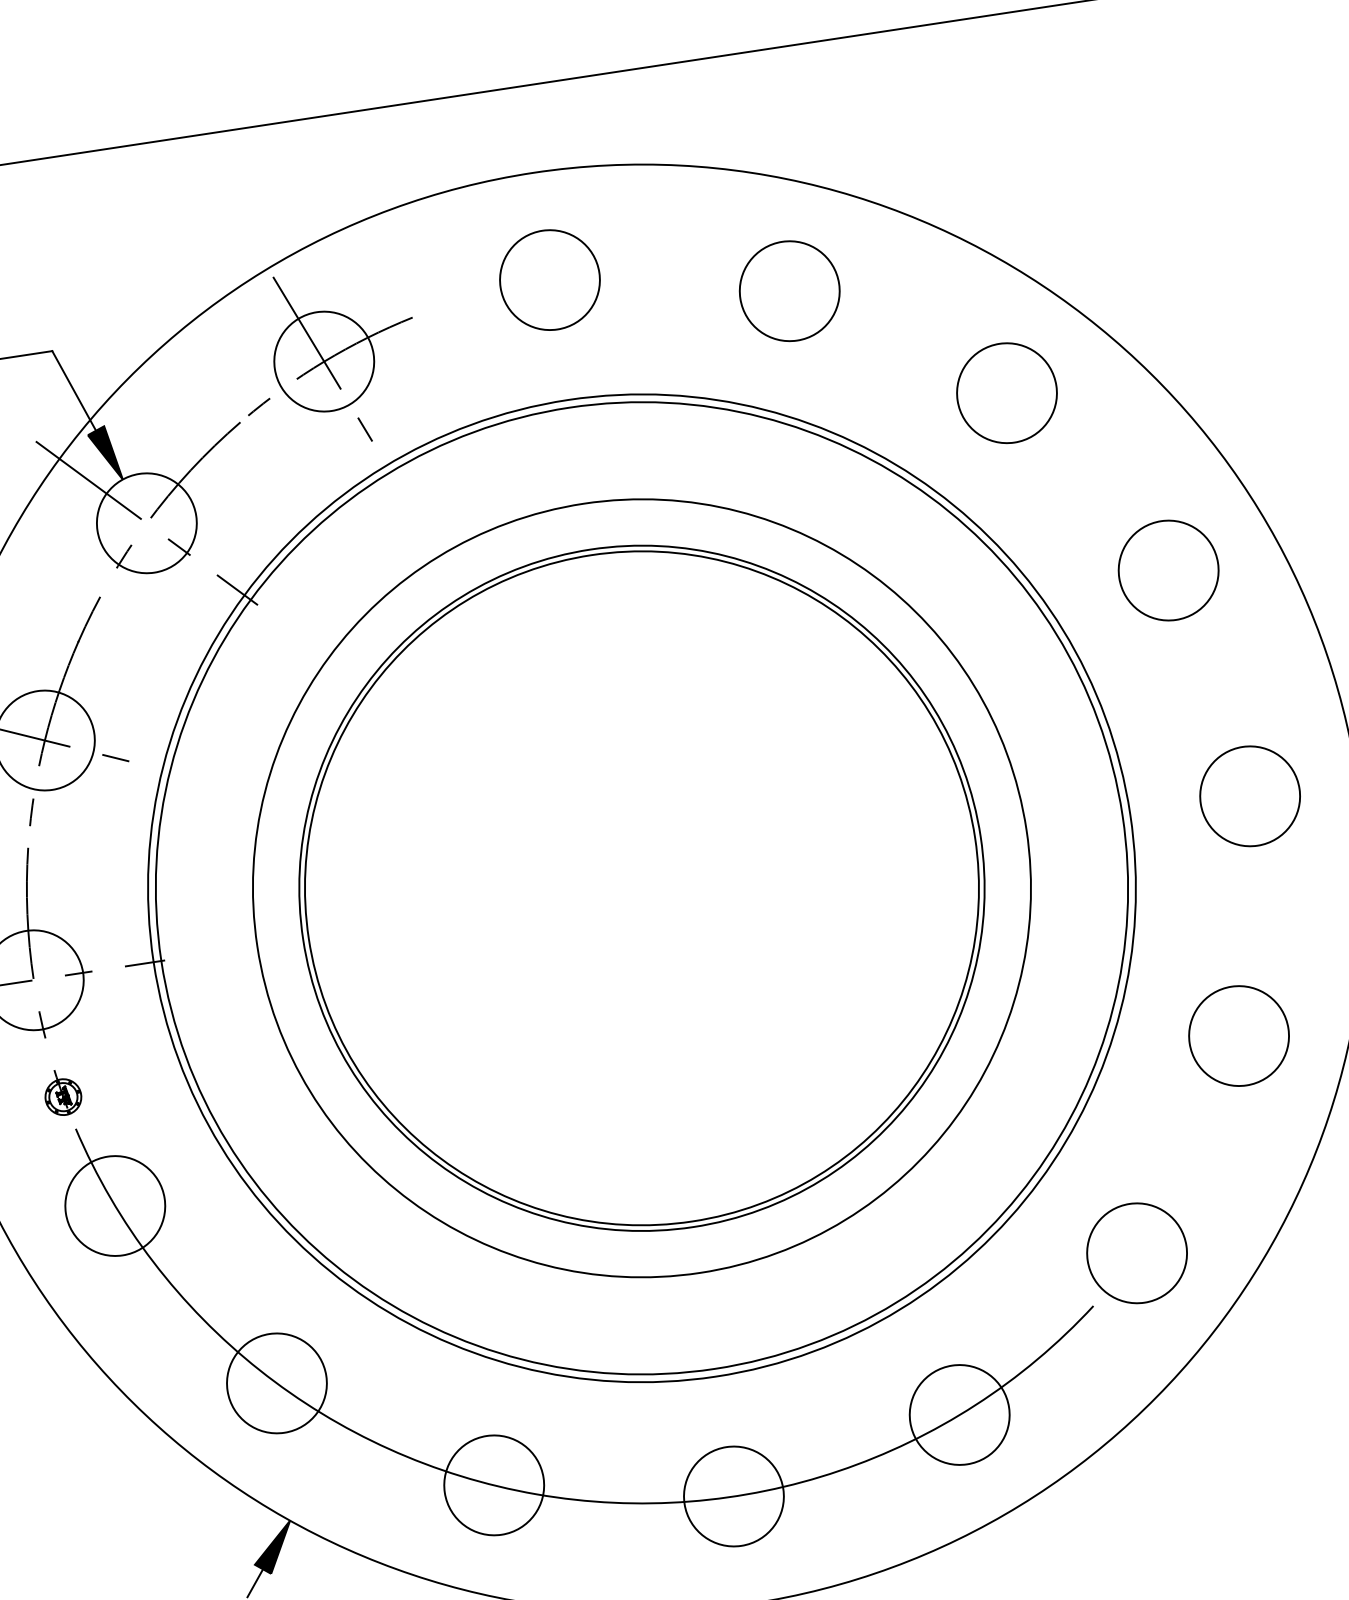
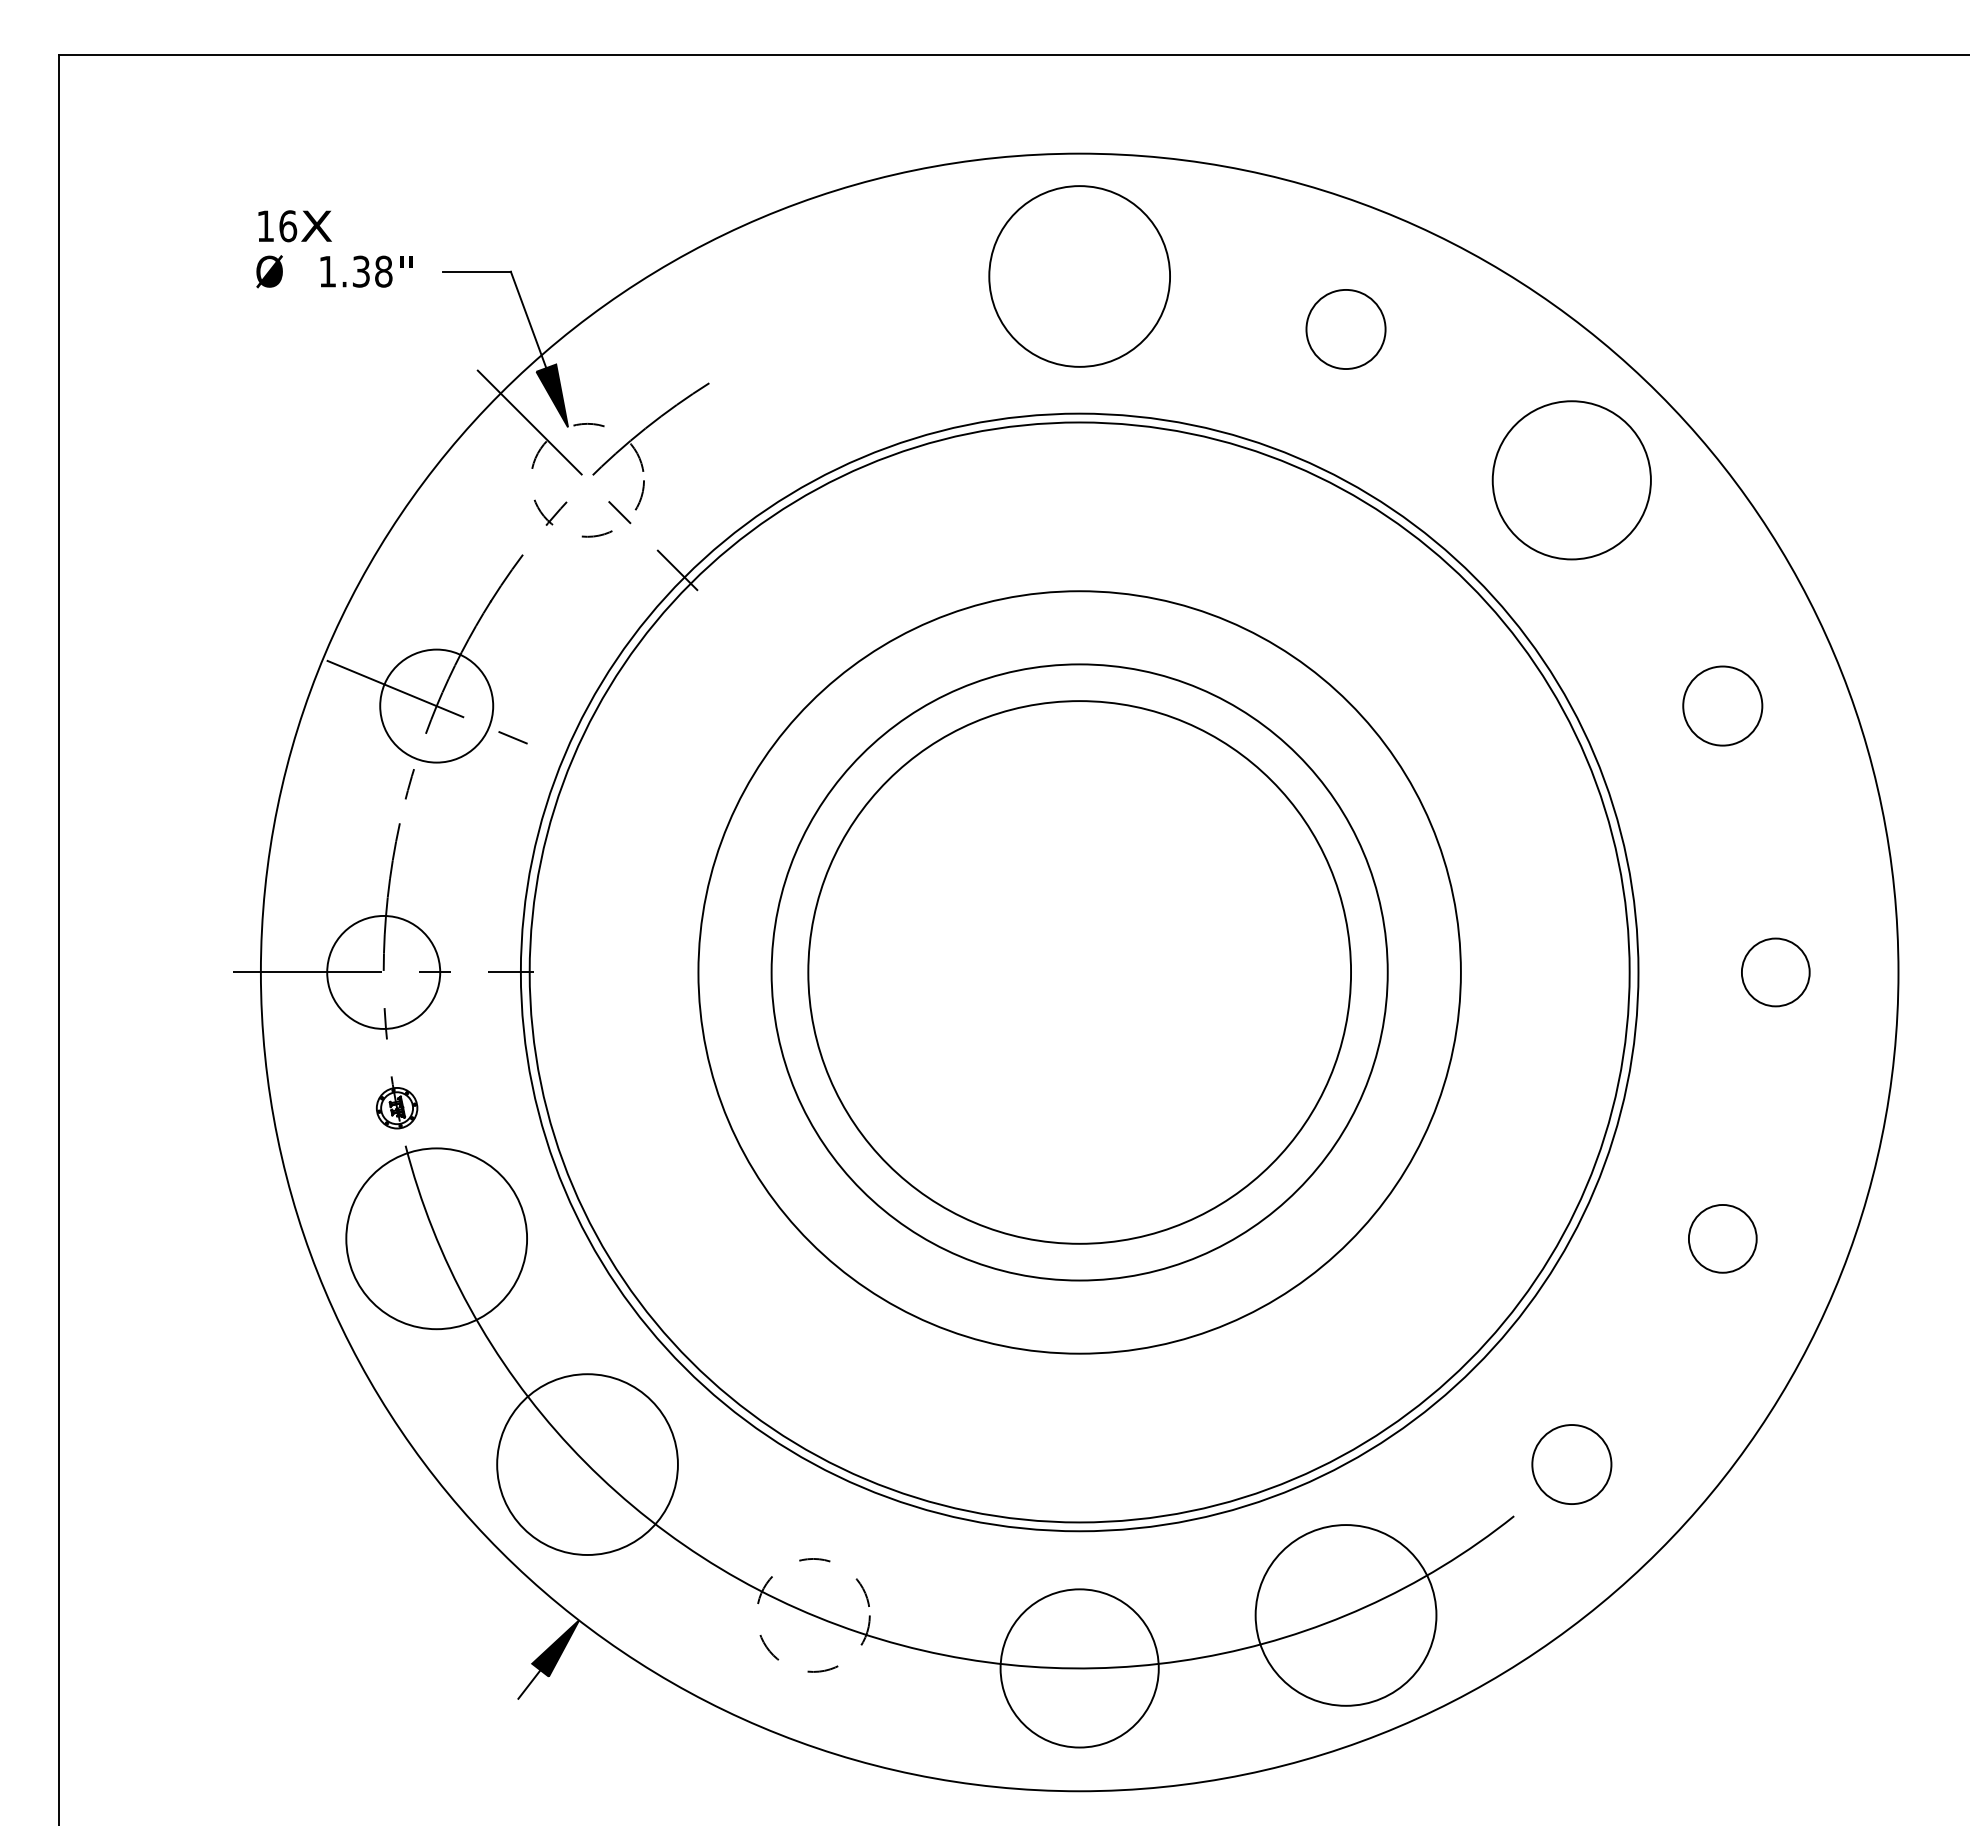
circle: (549, 280) -> (1079, 276), size x1.6
circle: (789, 291) -> (1345, 329), size x0.7
part: (329, 358) -> (819, 326), removed
circle: (1006, 392) -> (1571, 479), size x1.4
circle: (146, 522) -> (587, 479), solid -> dashed
circle: (1168, 570) -> (1722, 705), size x0.7
circle: (1250, 796) -> (1775, 972), size x0.6
circle: (641, 888) -> (1079, 972), size x0.7
circle: (641, 888) -> (1079, 972), size x0.7
circle: (1238, 1035) -> (1722, 1238), size x0.6
circle: (115, 1205) -> (436, 1238), size x1.6
circle: (1136, 1253) -> (1571, 1464), size x0.7
circle: (276, 1383) -> (587, 1464), size x1.6
circle: (959, 1414) -> (1345, 1614), size x1.6
circle: (493, 1484) -> (812, 1614), solid -> dashed
circle: (733, 1495) -> (1079, 1667), size x1.4

